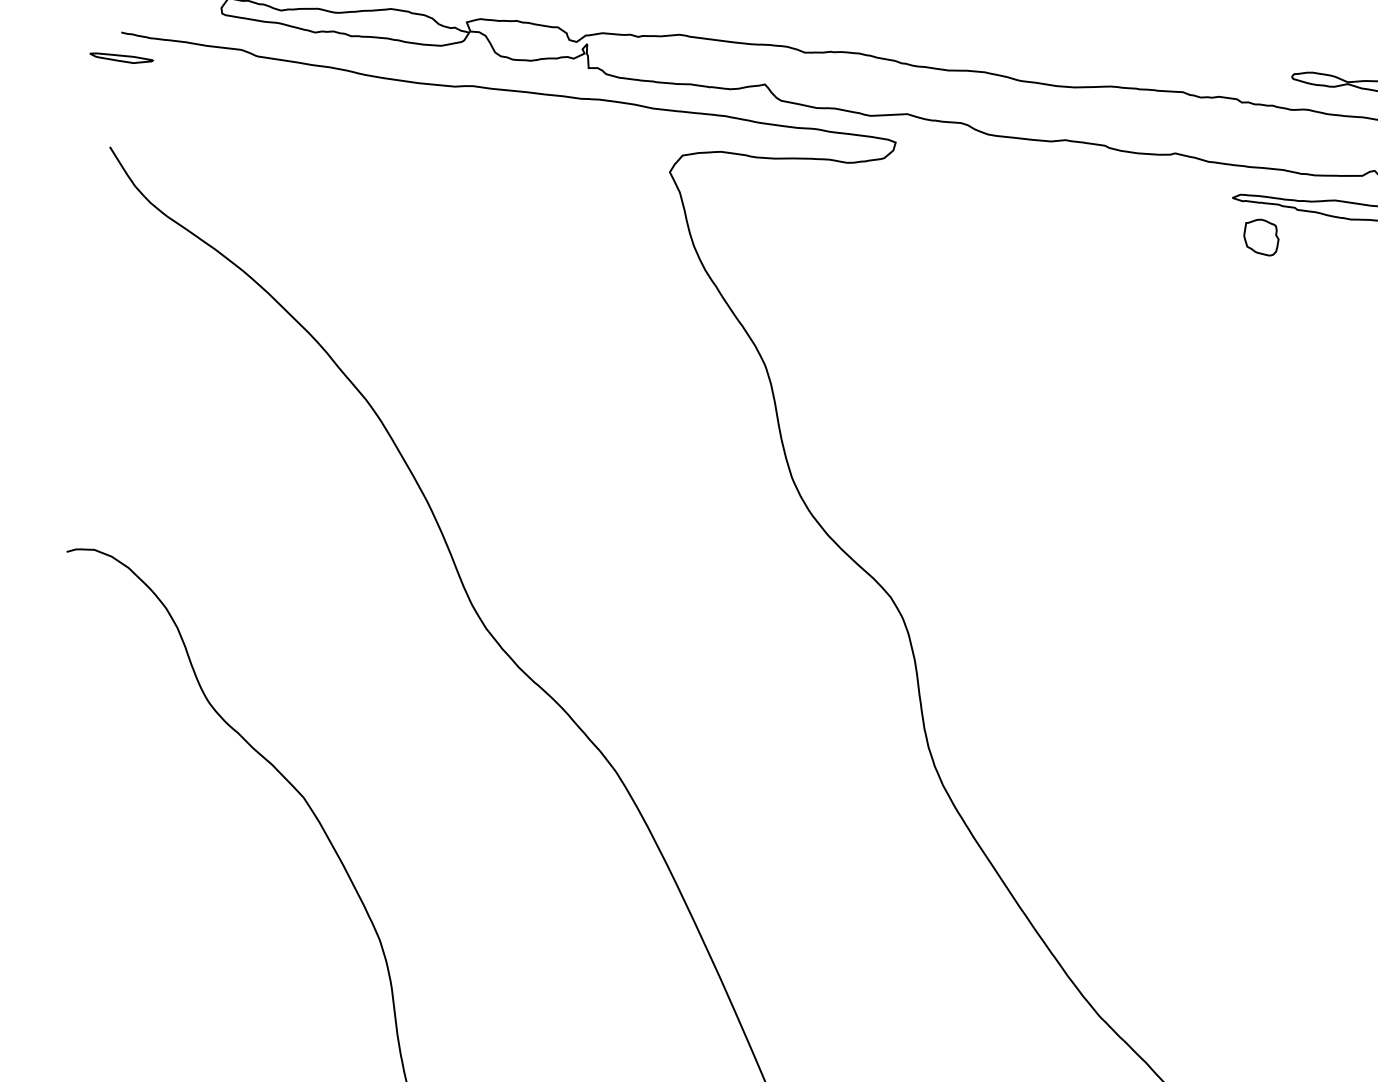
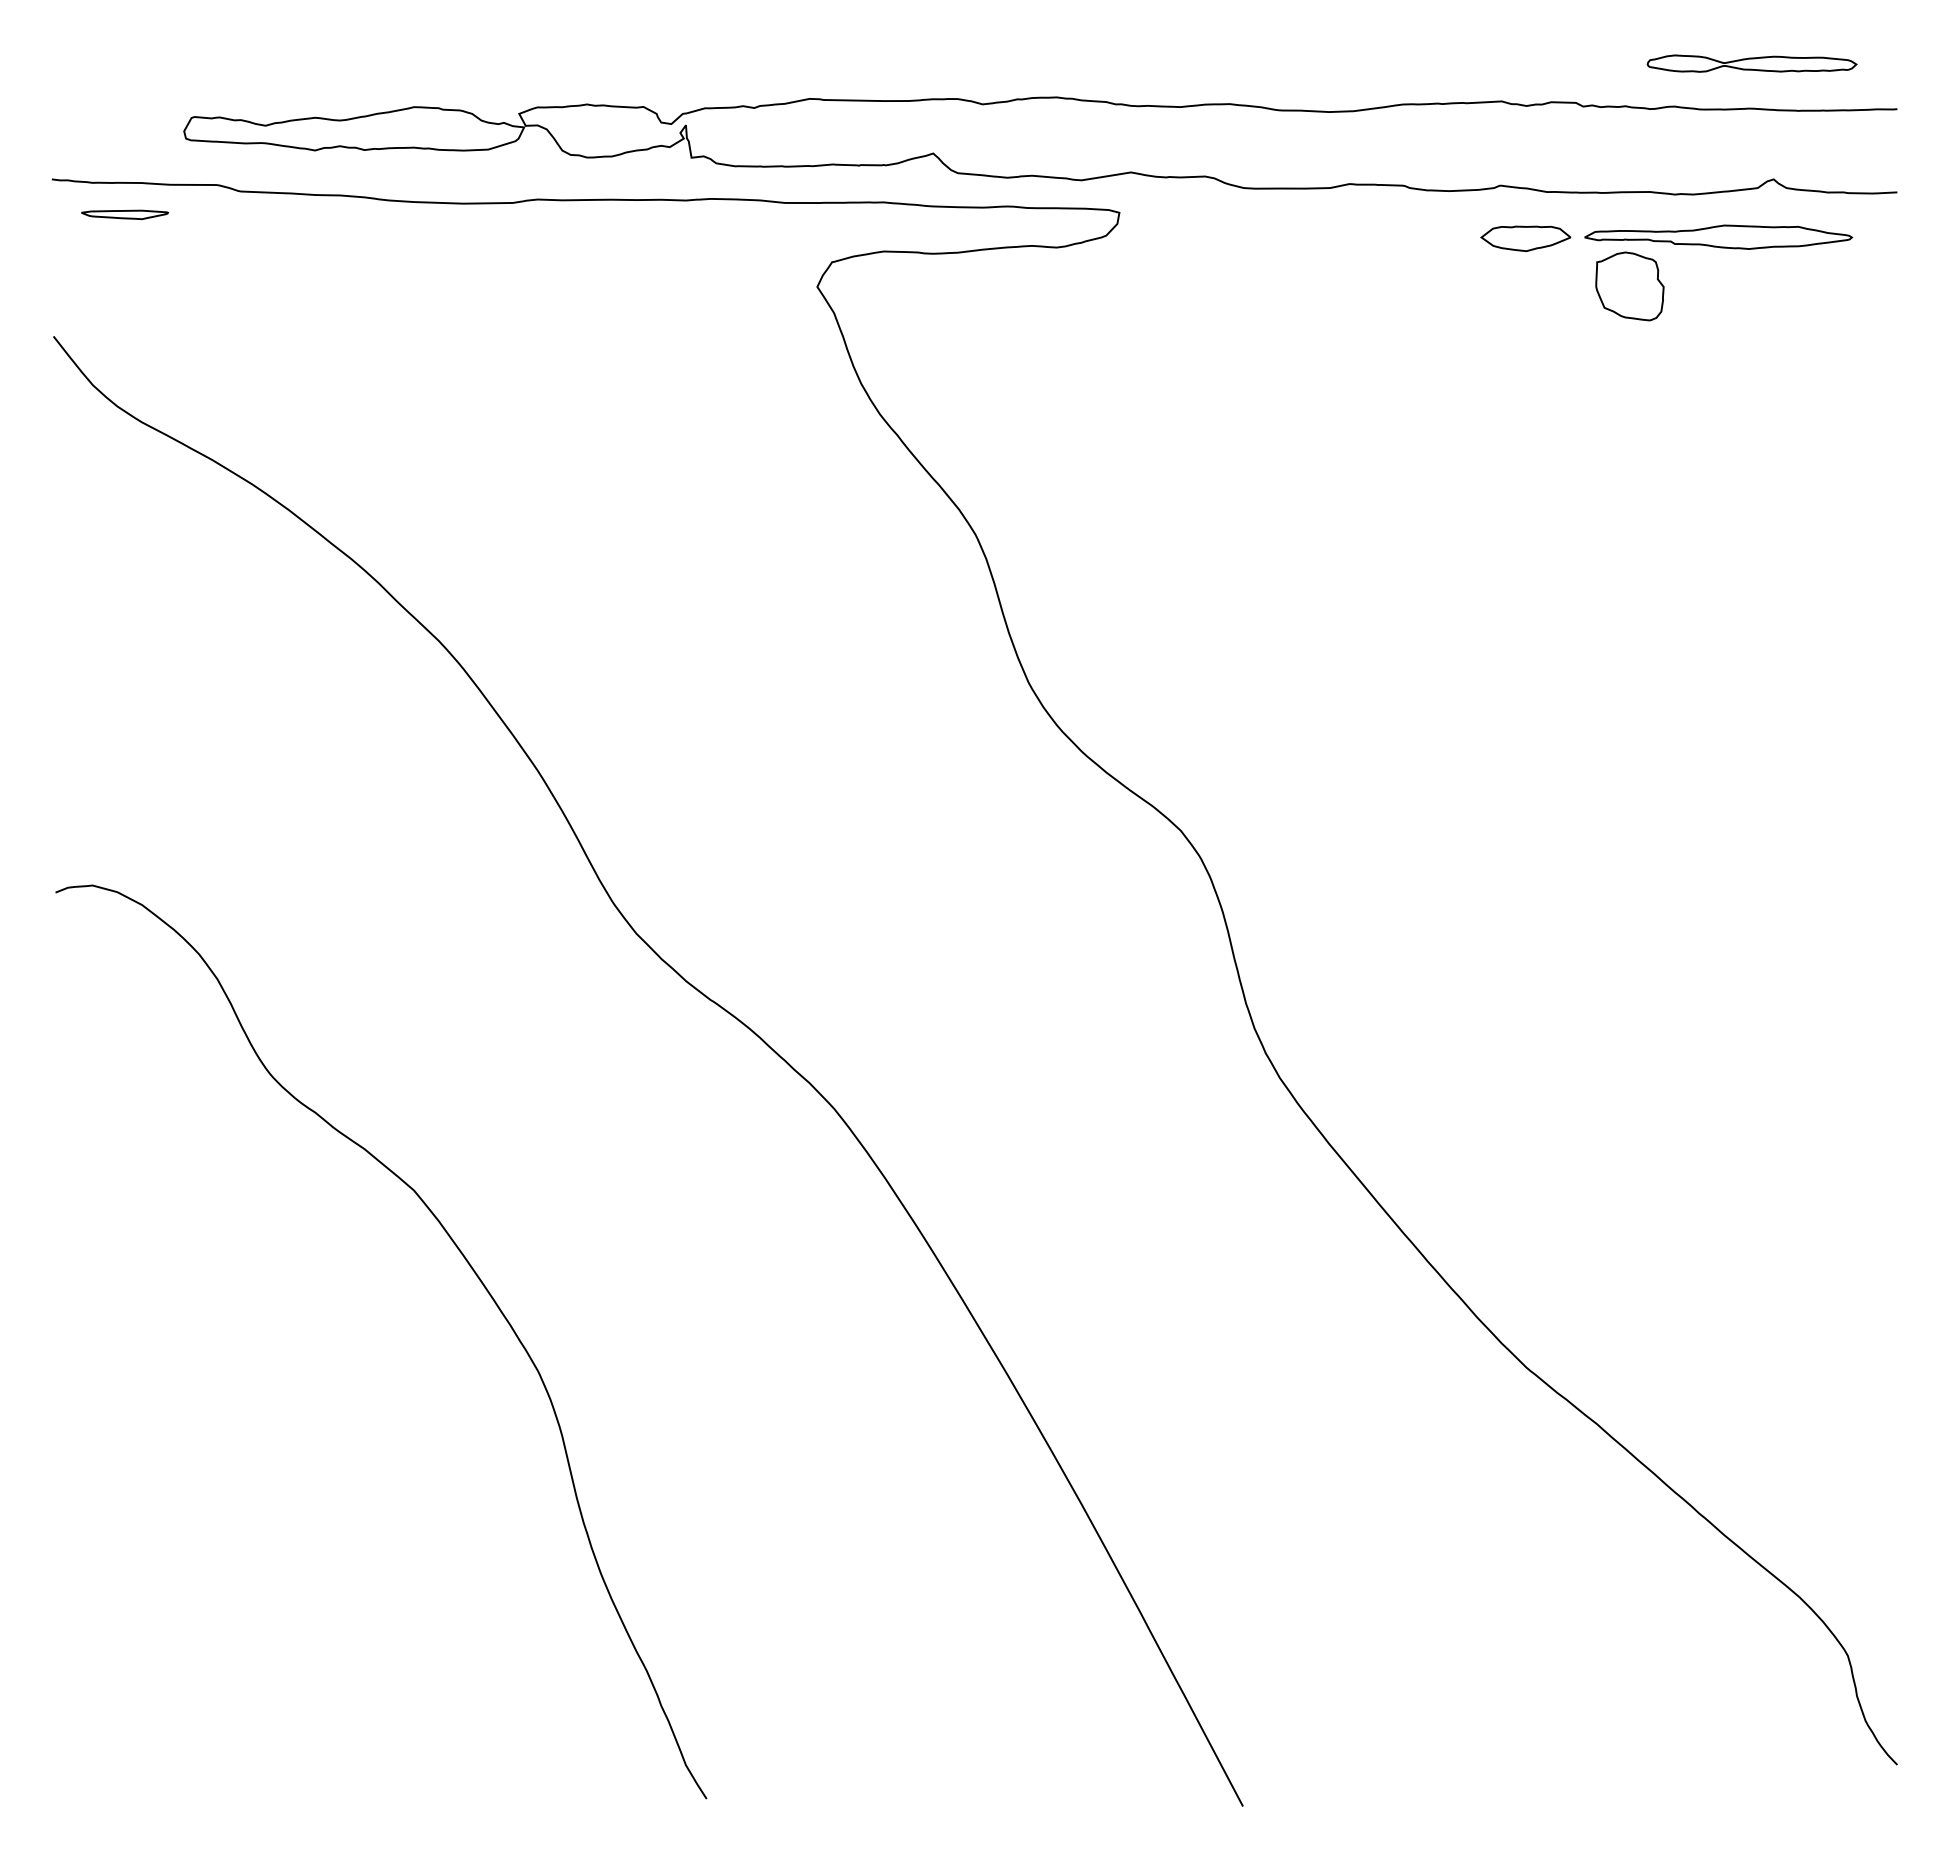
part: (121, 58) -> (125, 214), moved
part: (1189, 193) -> (1525, 238), added
part: (1261, 237) -> (1629, 286), size x1.43

